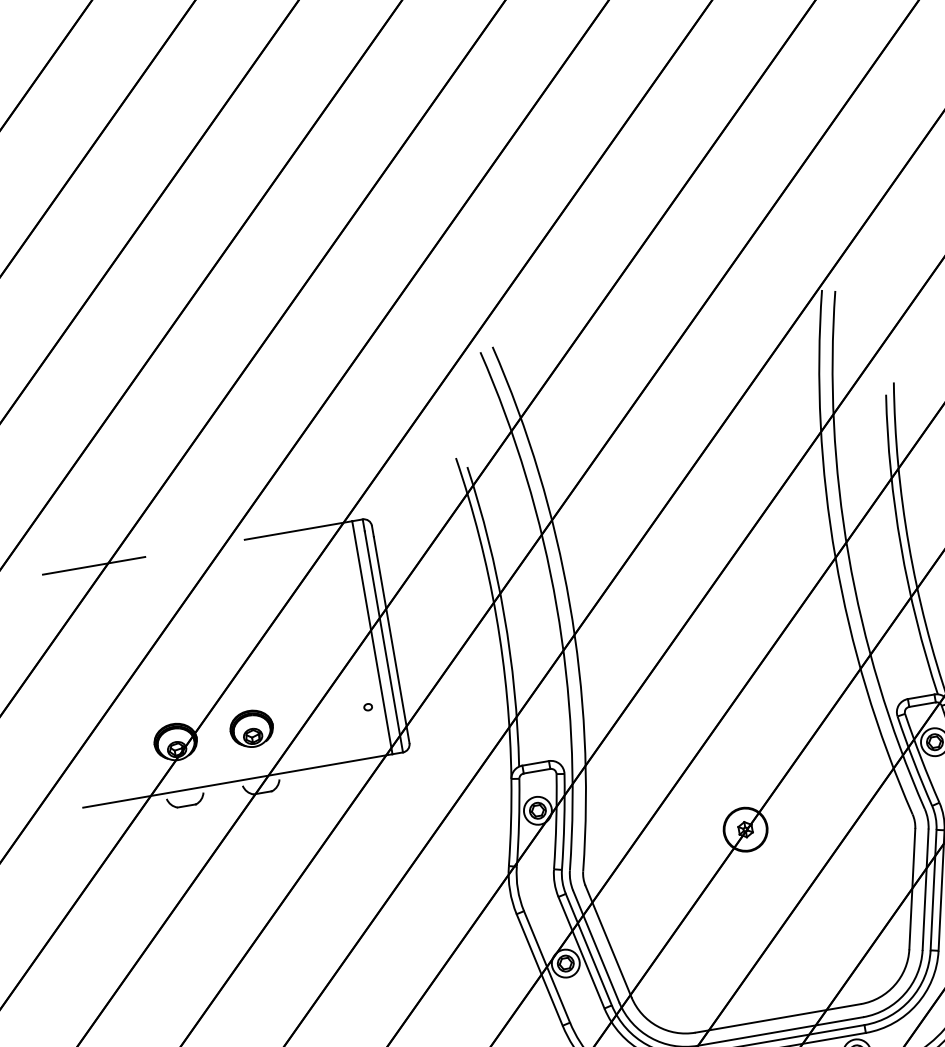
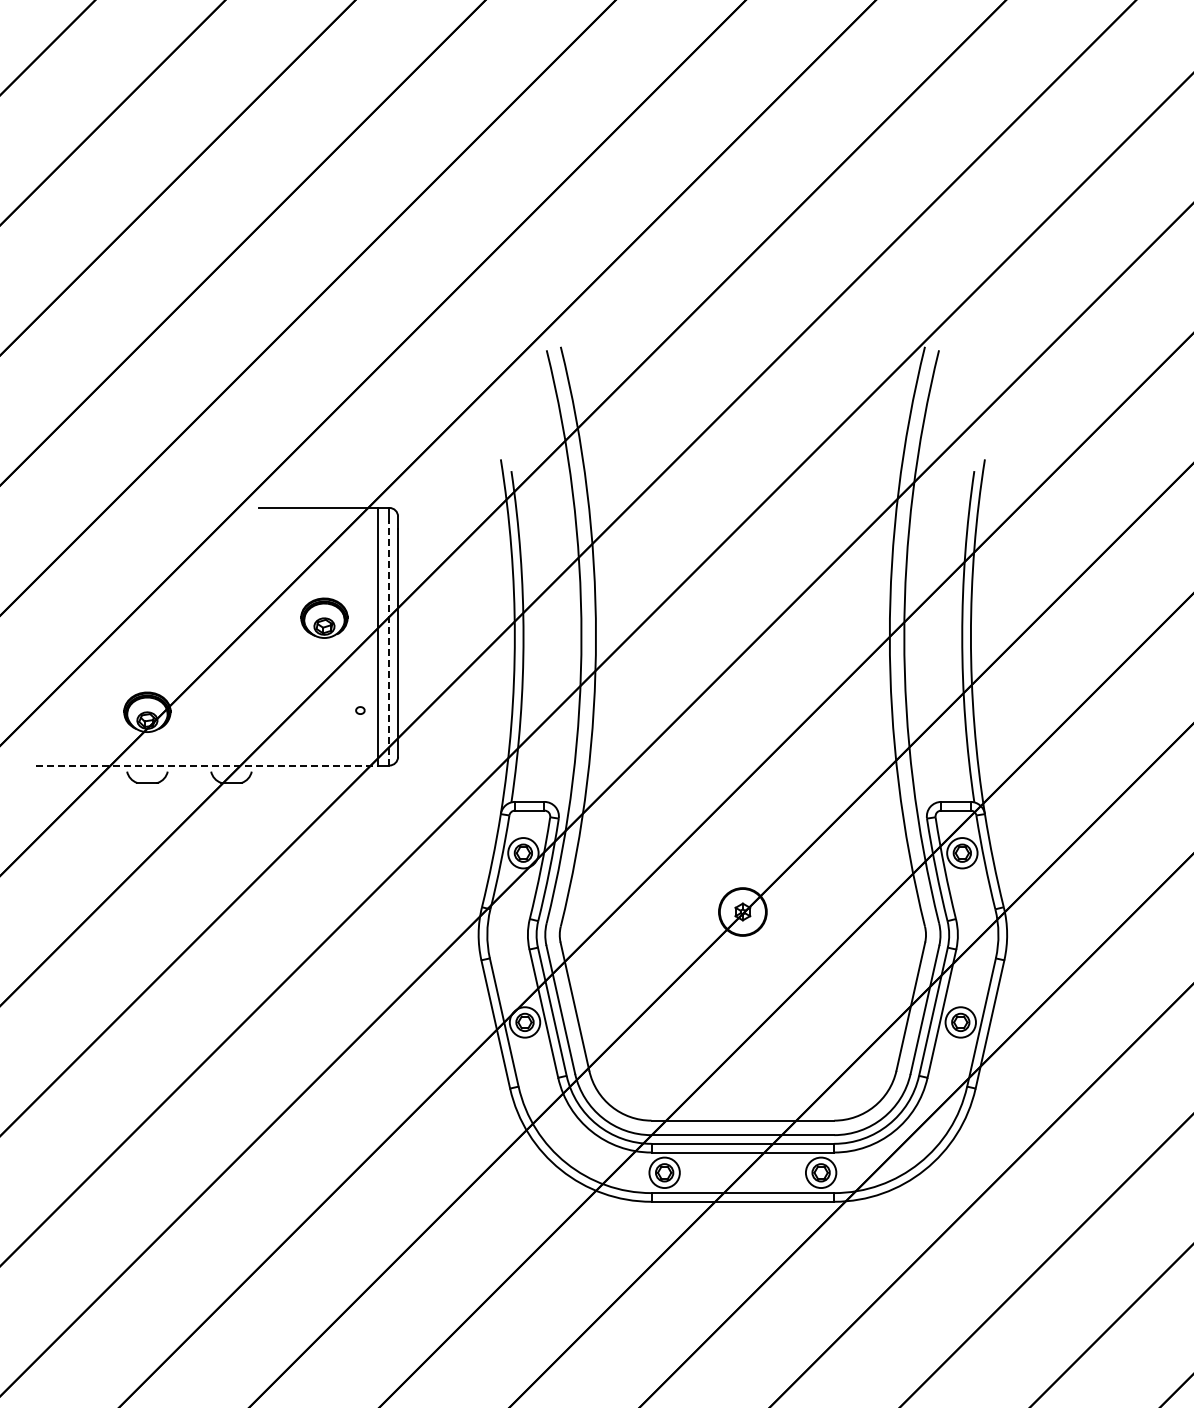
line: (93, 565) -> (91, 507), removed
line: (383, 641) -> (389, 642), solid -> dashed
part: (251, 728) -> (324, 617), moved
line: (237, 780) -> (206, 765), solid -> dashed

